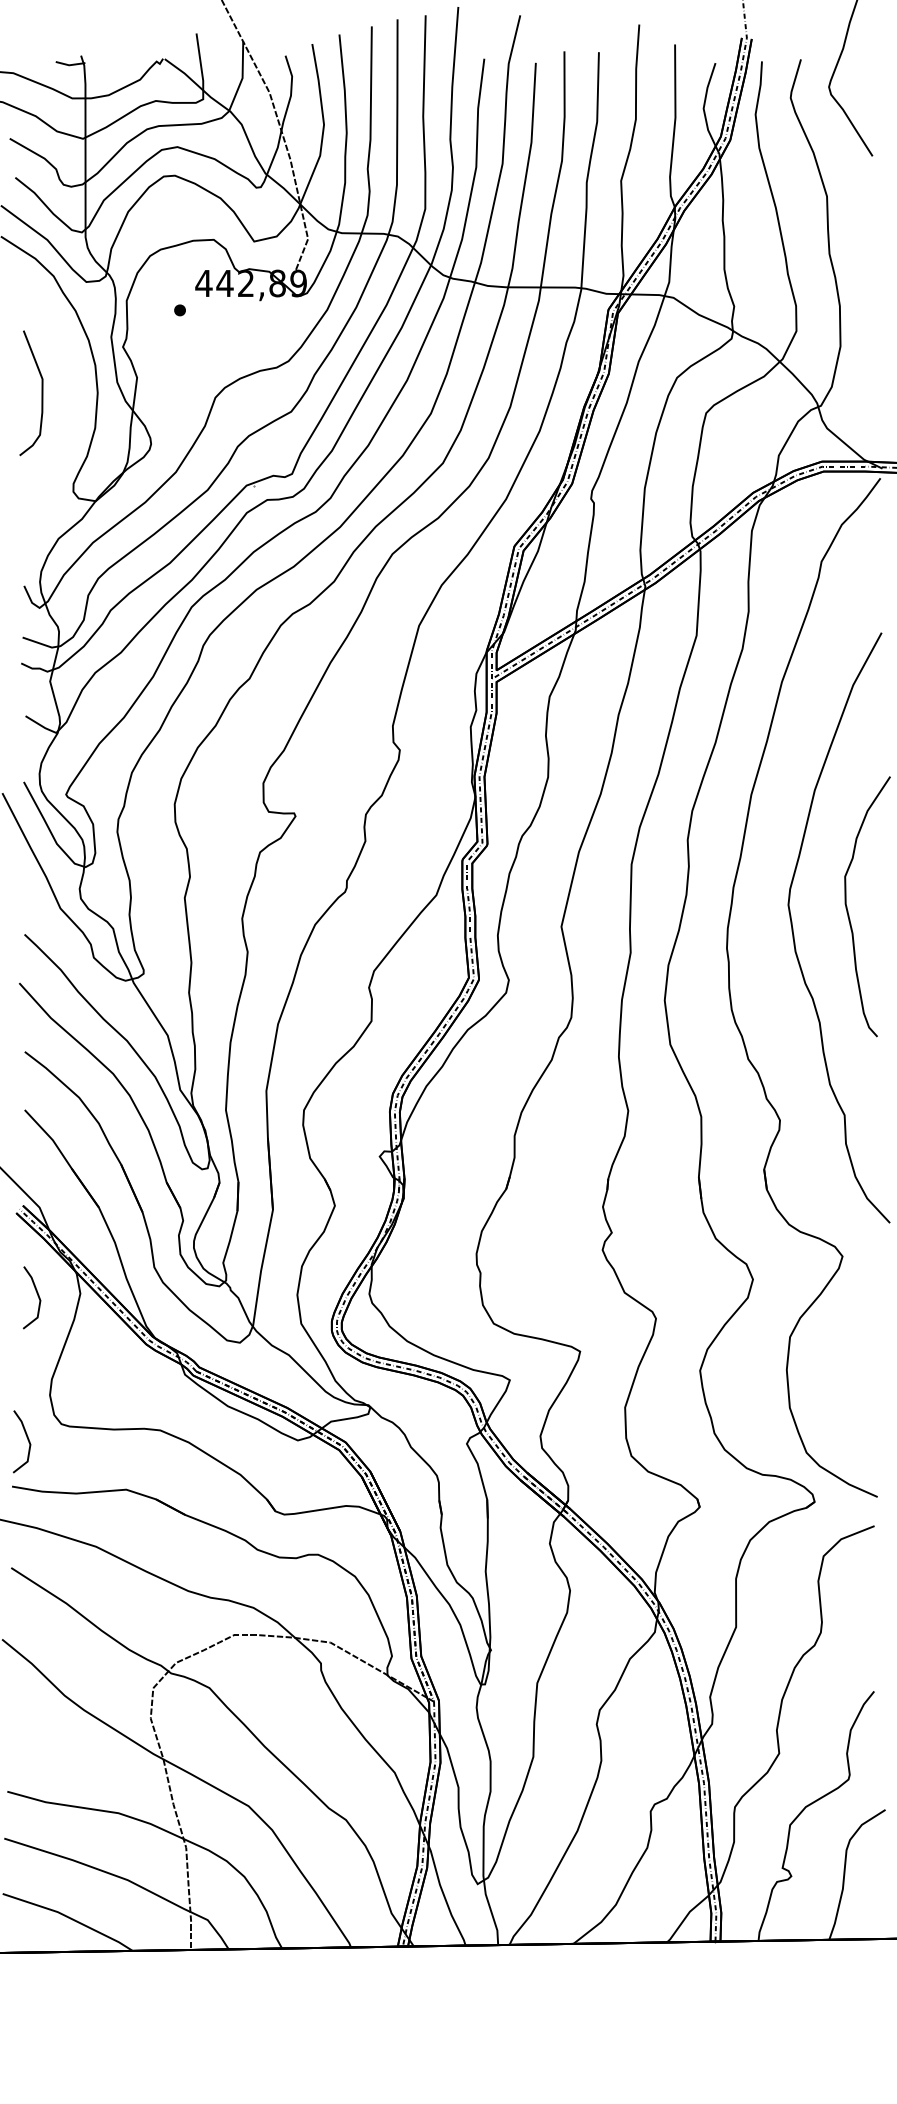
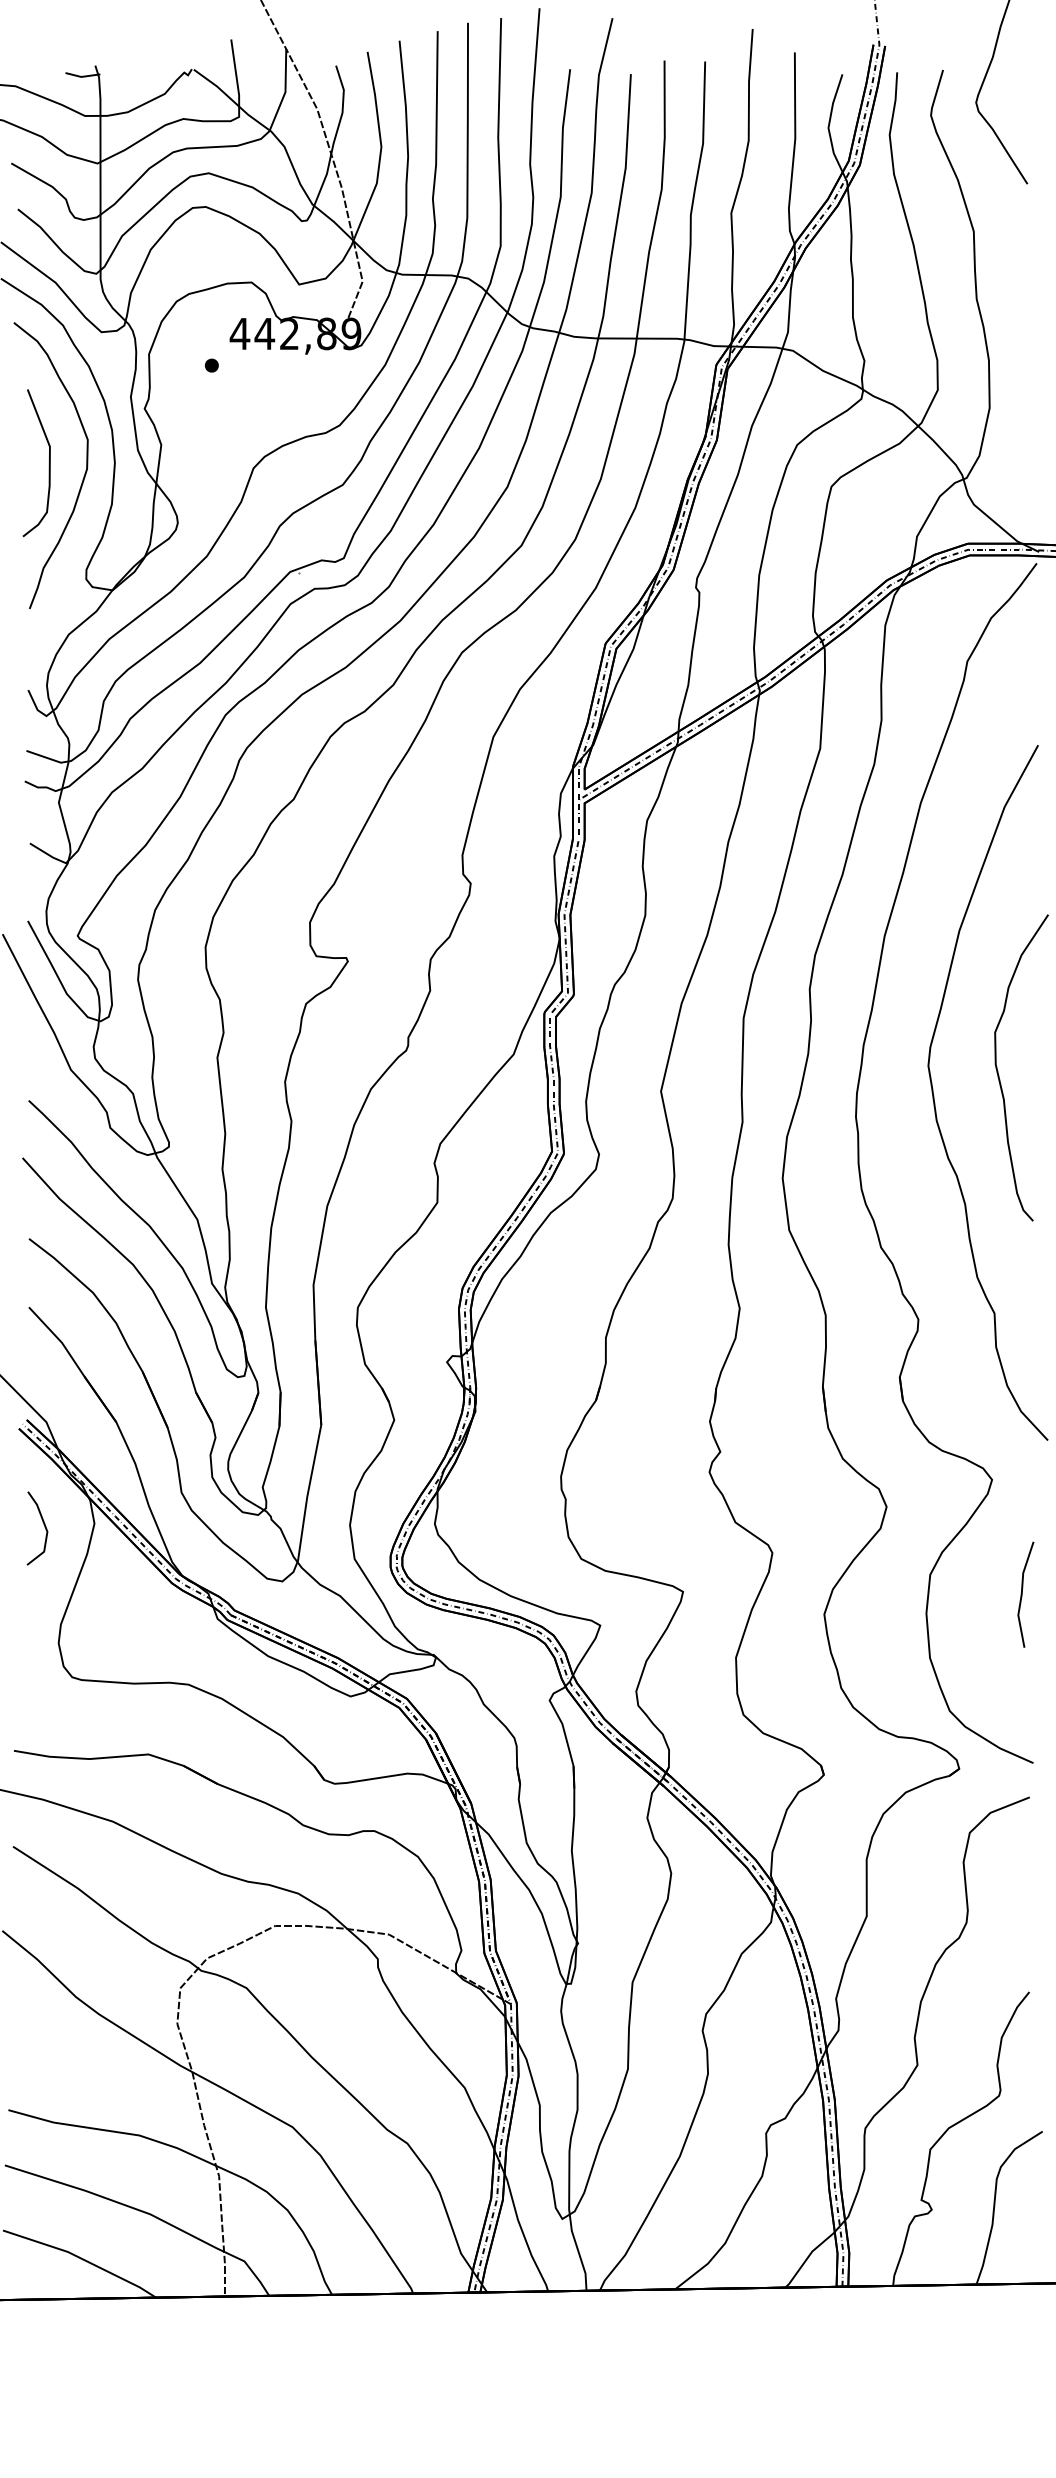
curve: (71, 402) -> (84, 474), added
line: (868, 1354) -> (1022, 1595), added
line: (27, 1440) -> (32, 1696), removed

